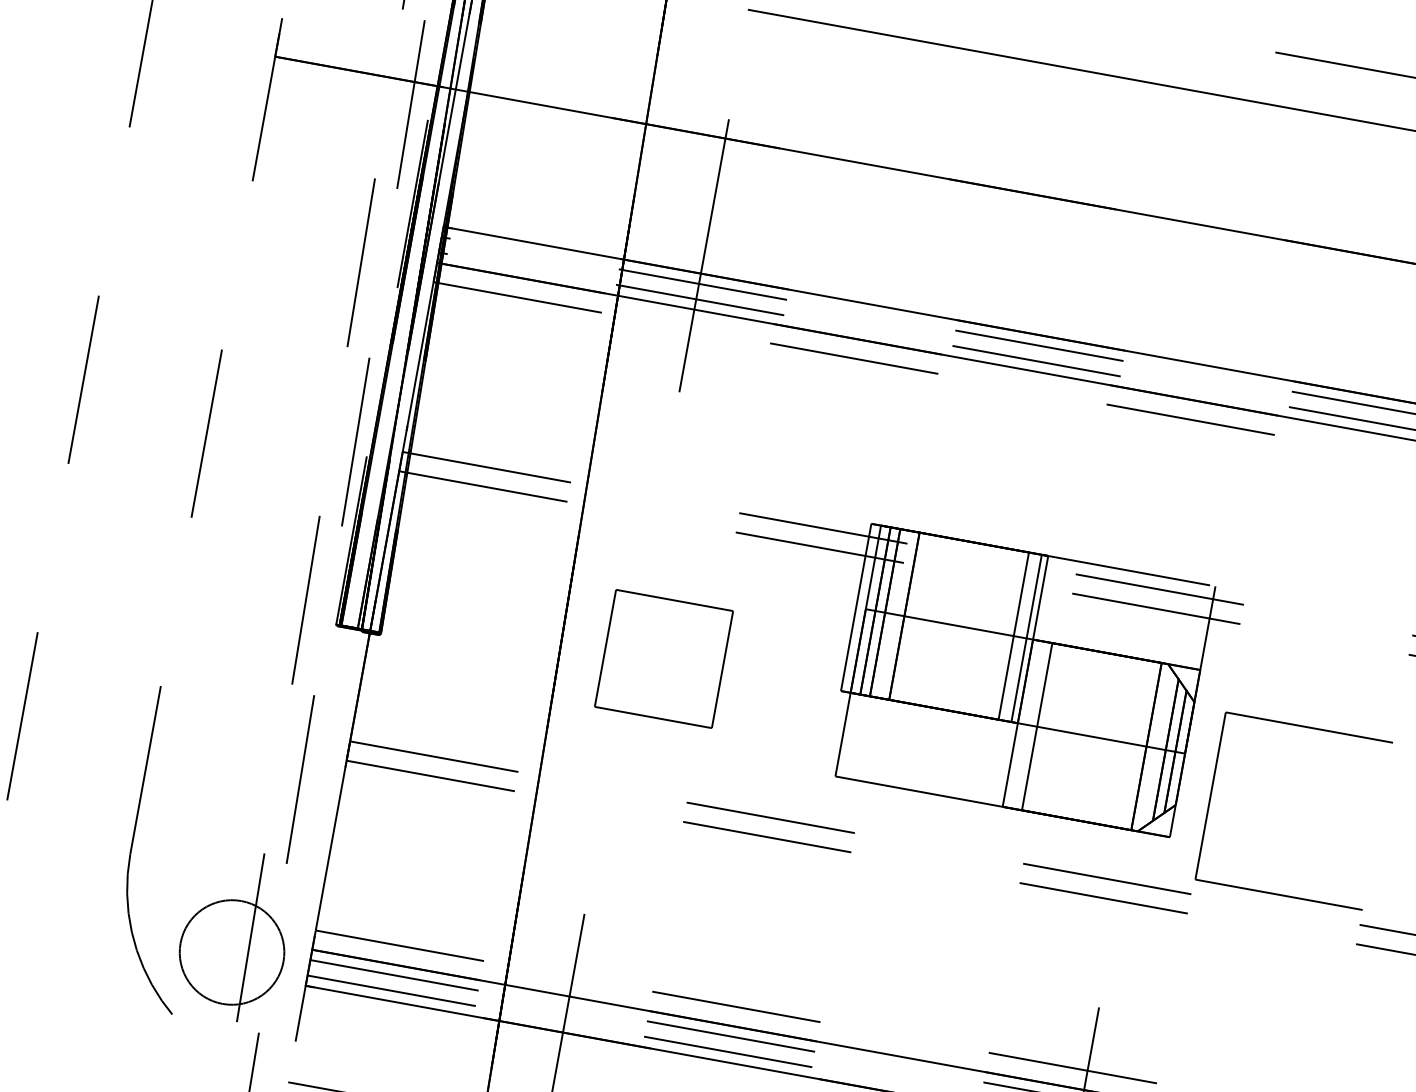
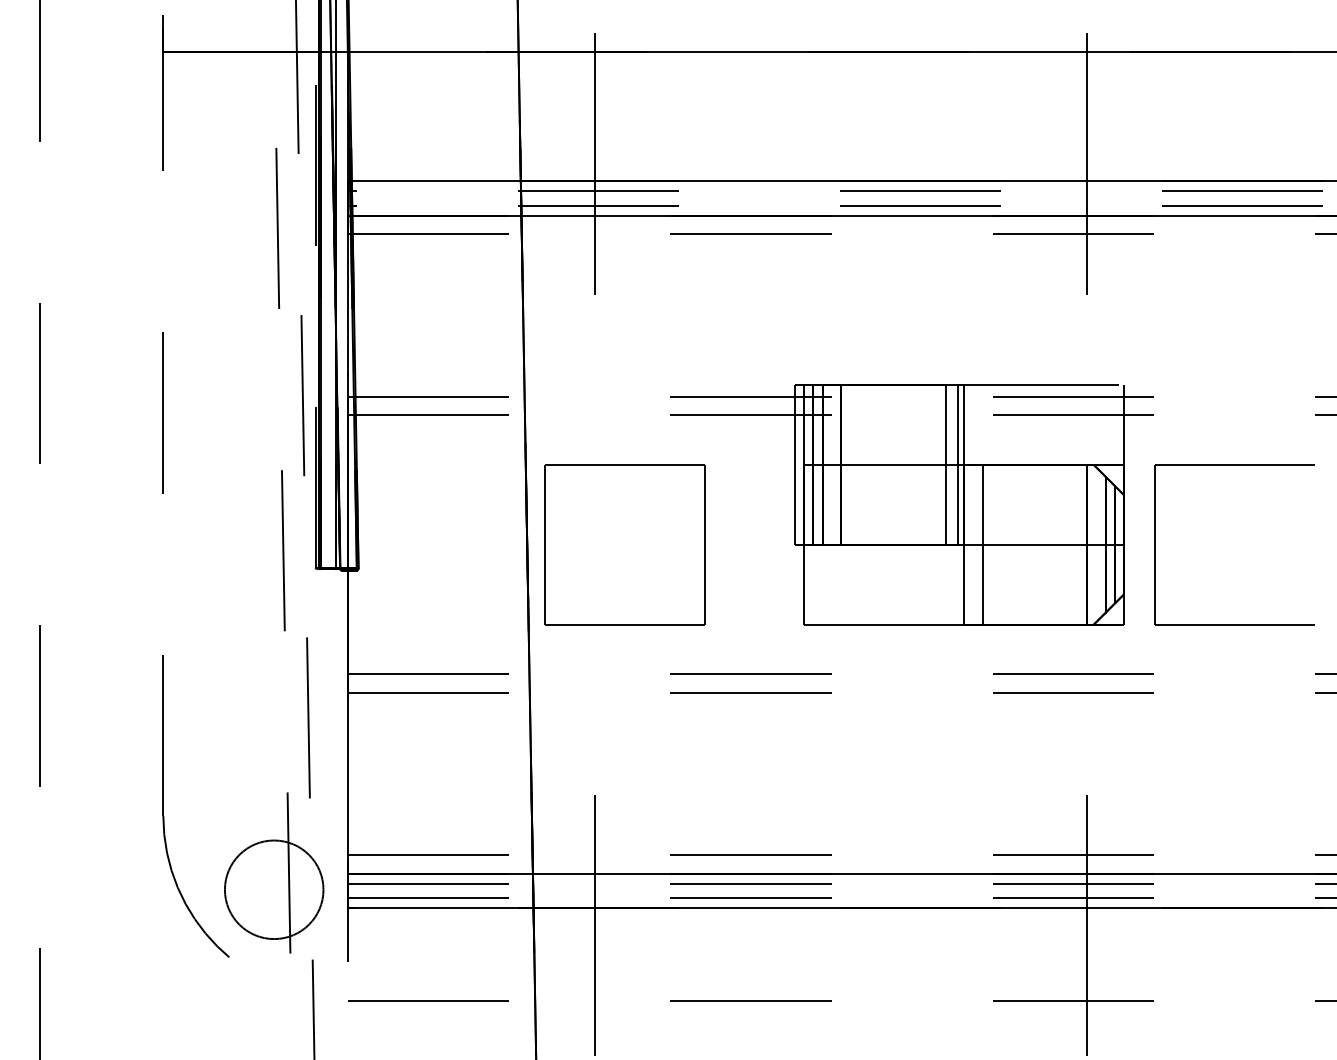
line: (1218, 348) -> (1087, 163), added
part: (663, 658) -> (624, 544), size x1.43
part: (1308, 728) -> (1234, 465), moved

